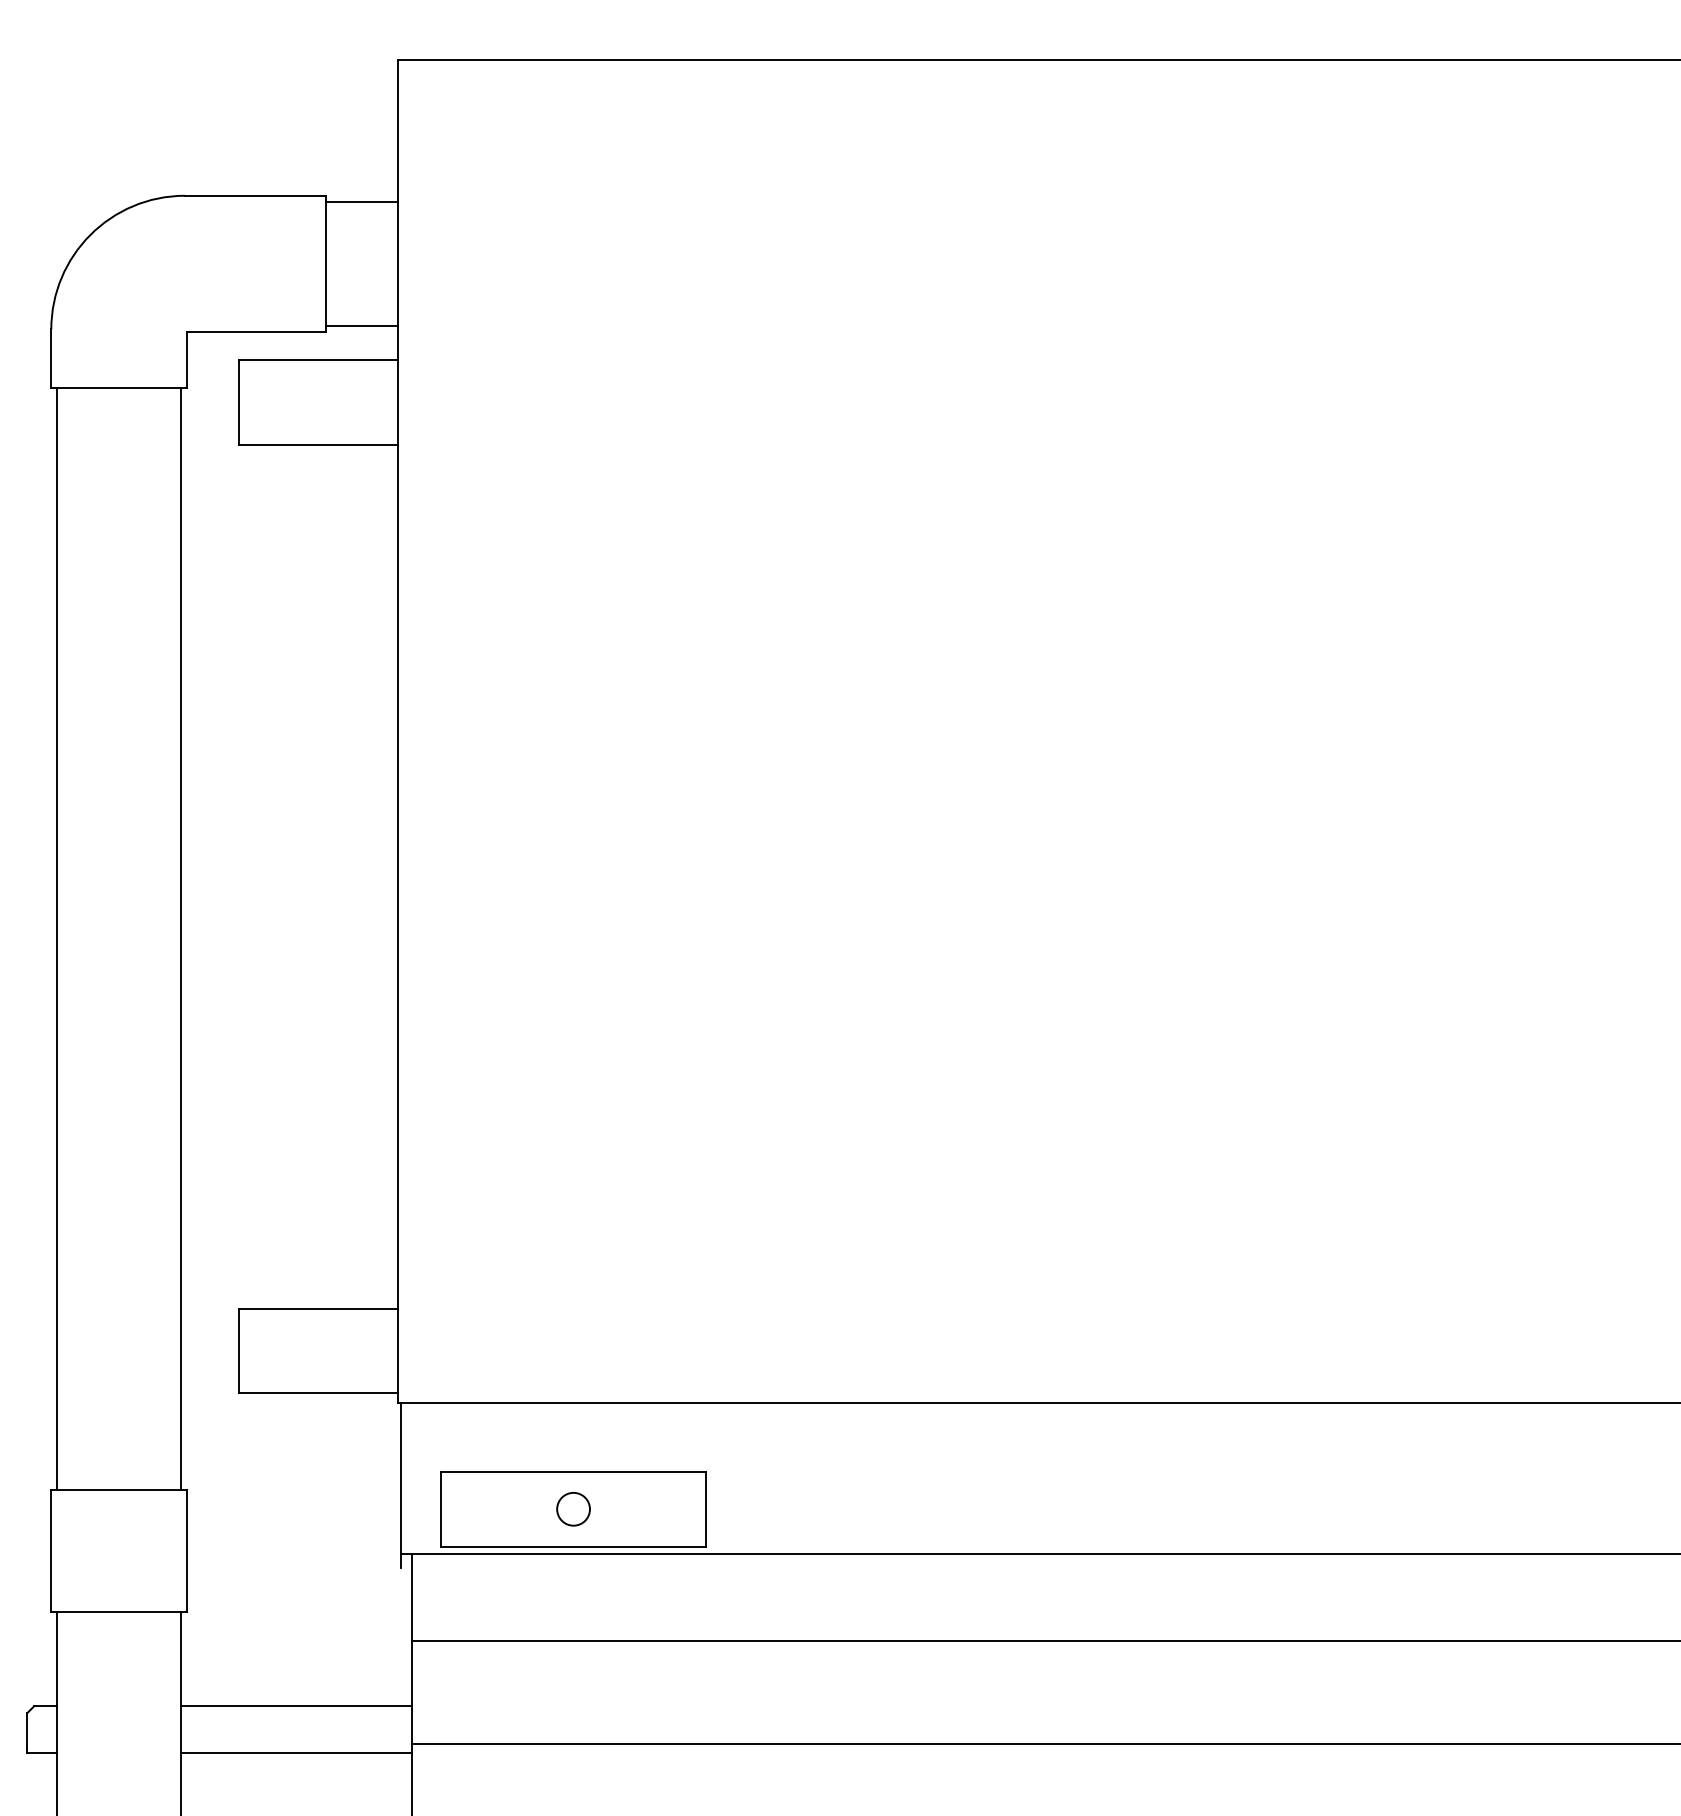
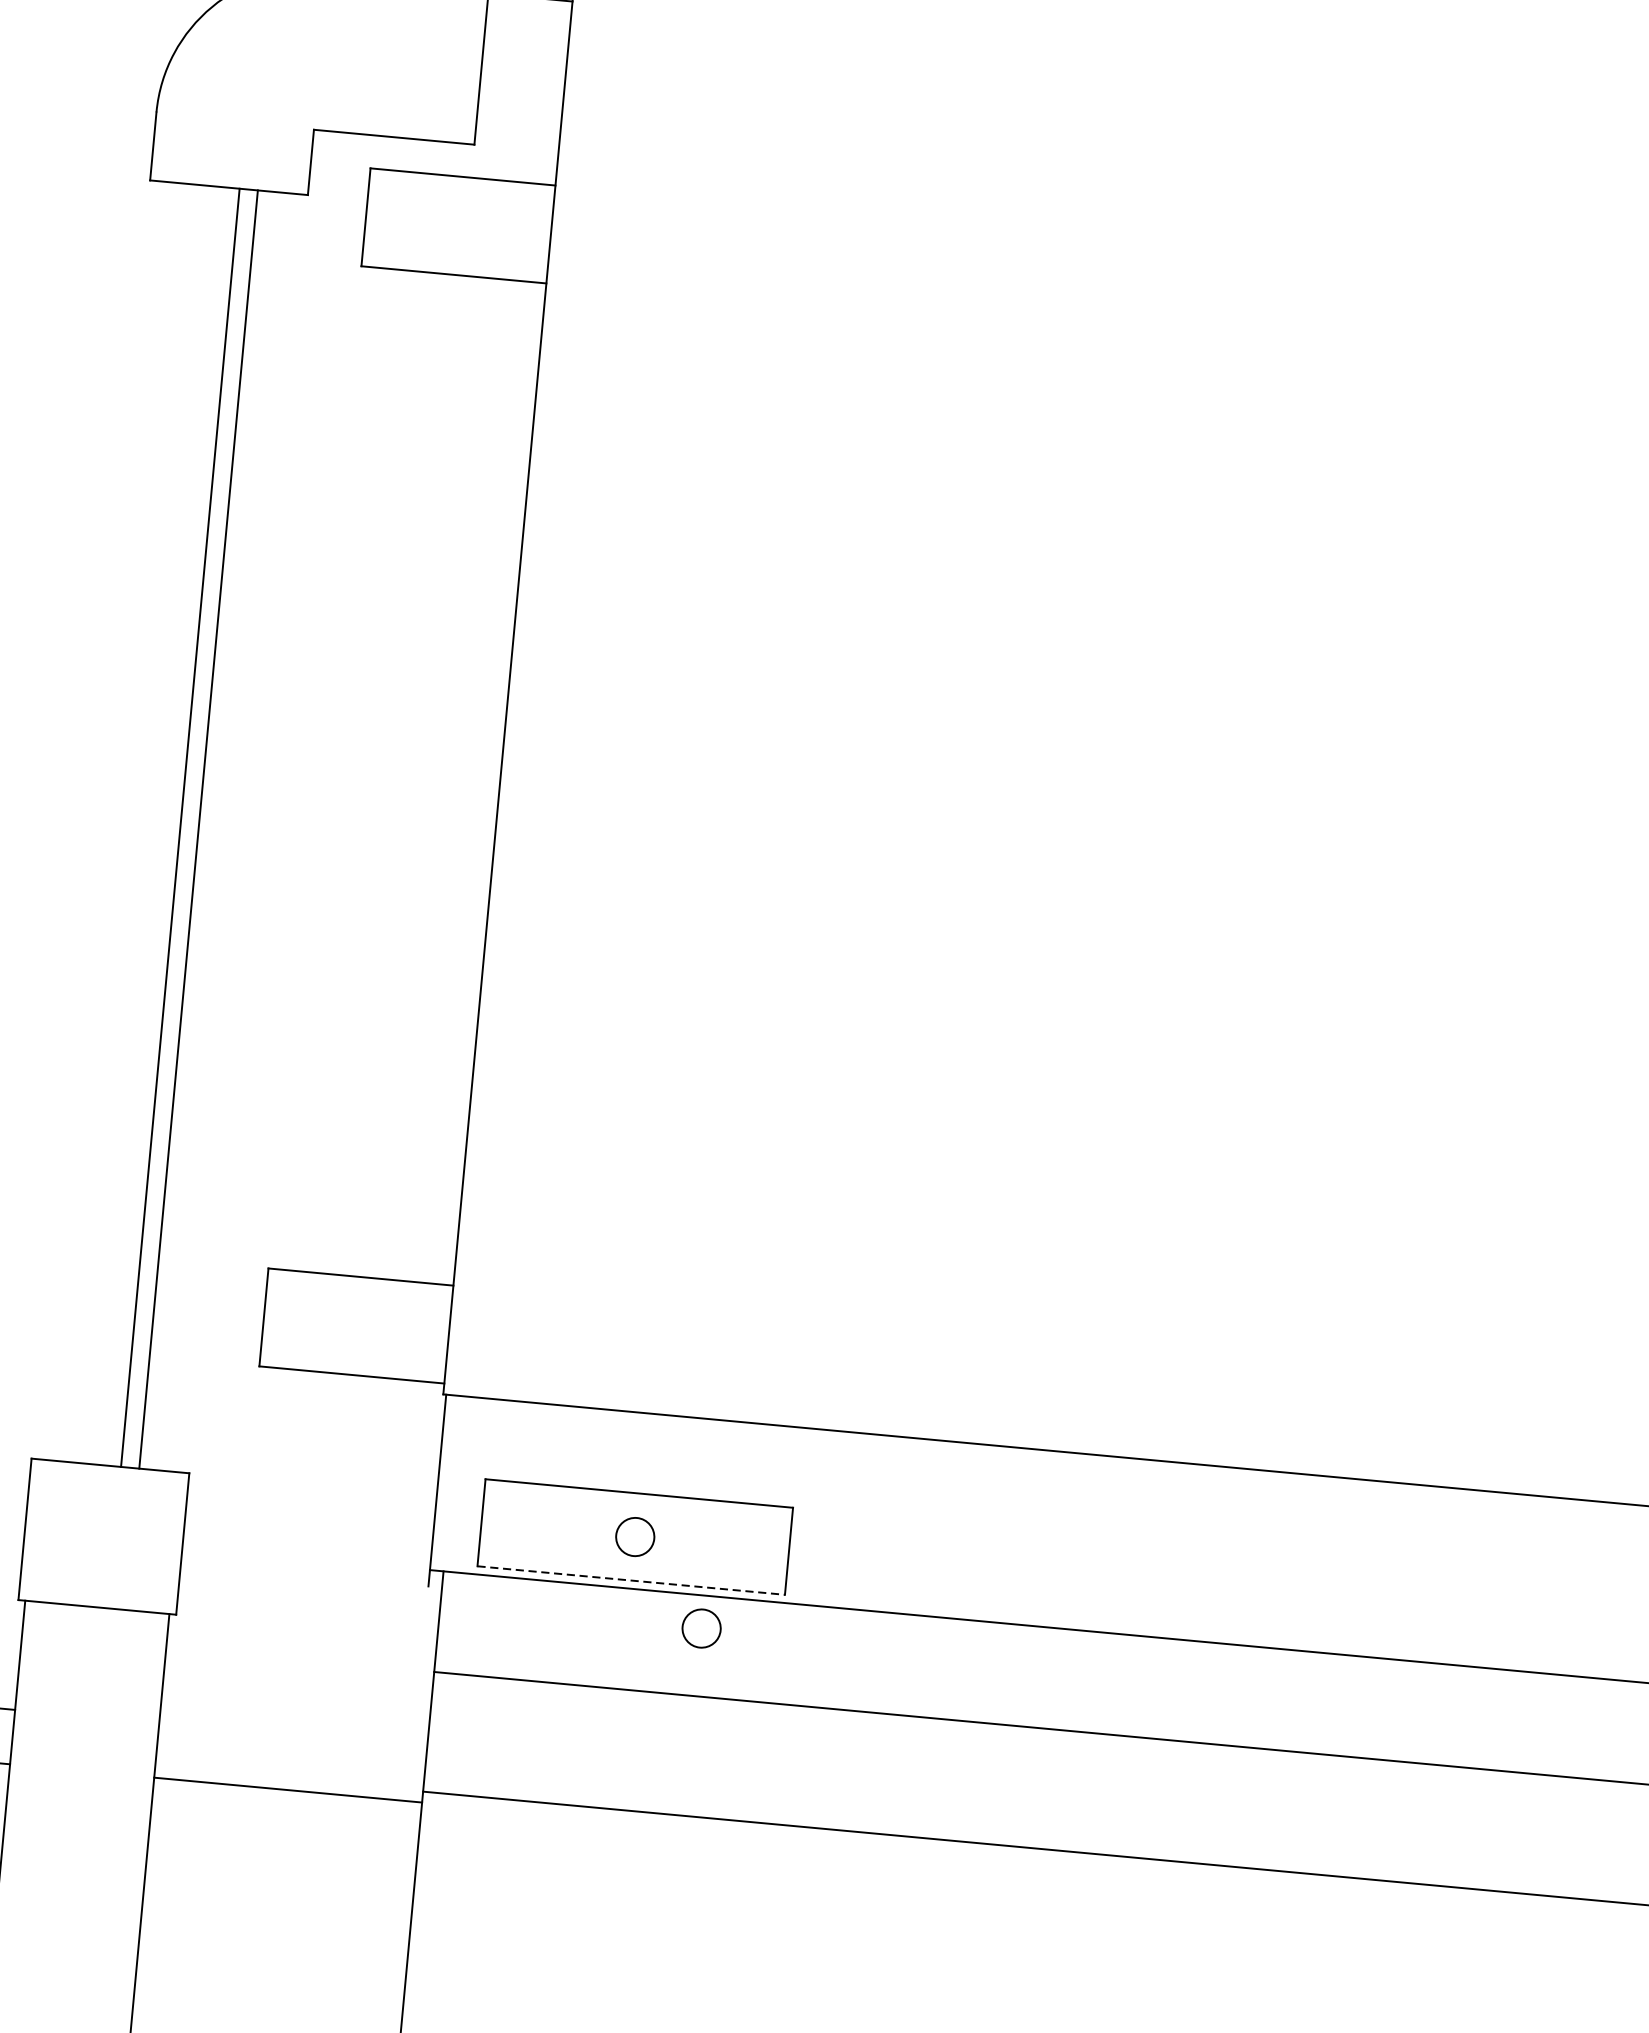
line: (361, 325) -> (516, 141), removed
line: (57, 939) -> (198, 830), moved
line: (181, 939) -> (180, 828), moved
line: (573, 1546) -> (631, 1580), solid -> dashed
circle: (637, 1582) -> (701, 1628), added
line: (296, 1706) -> (292, 1735), removed

